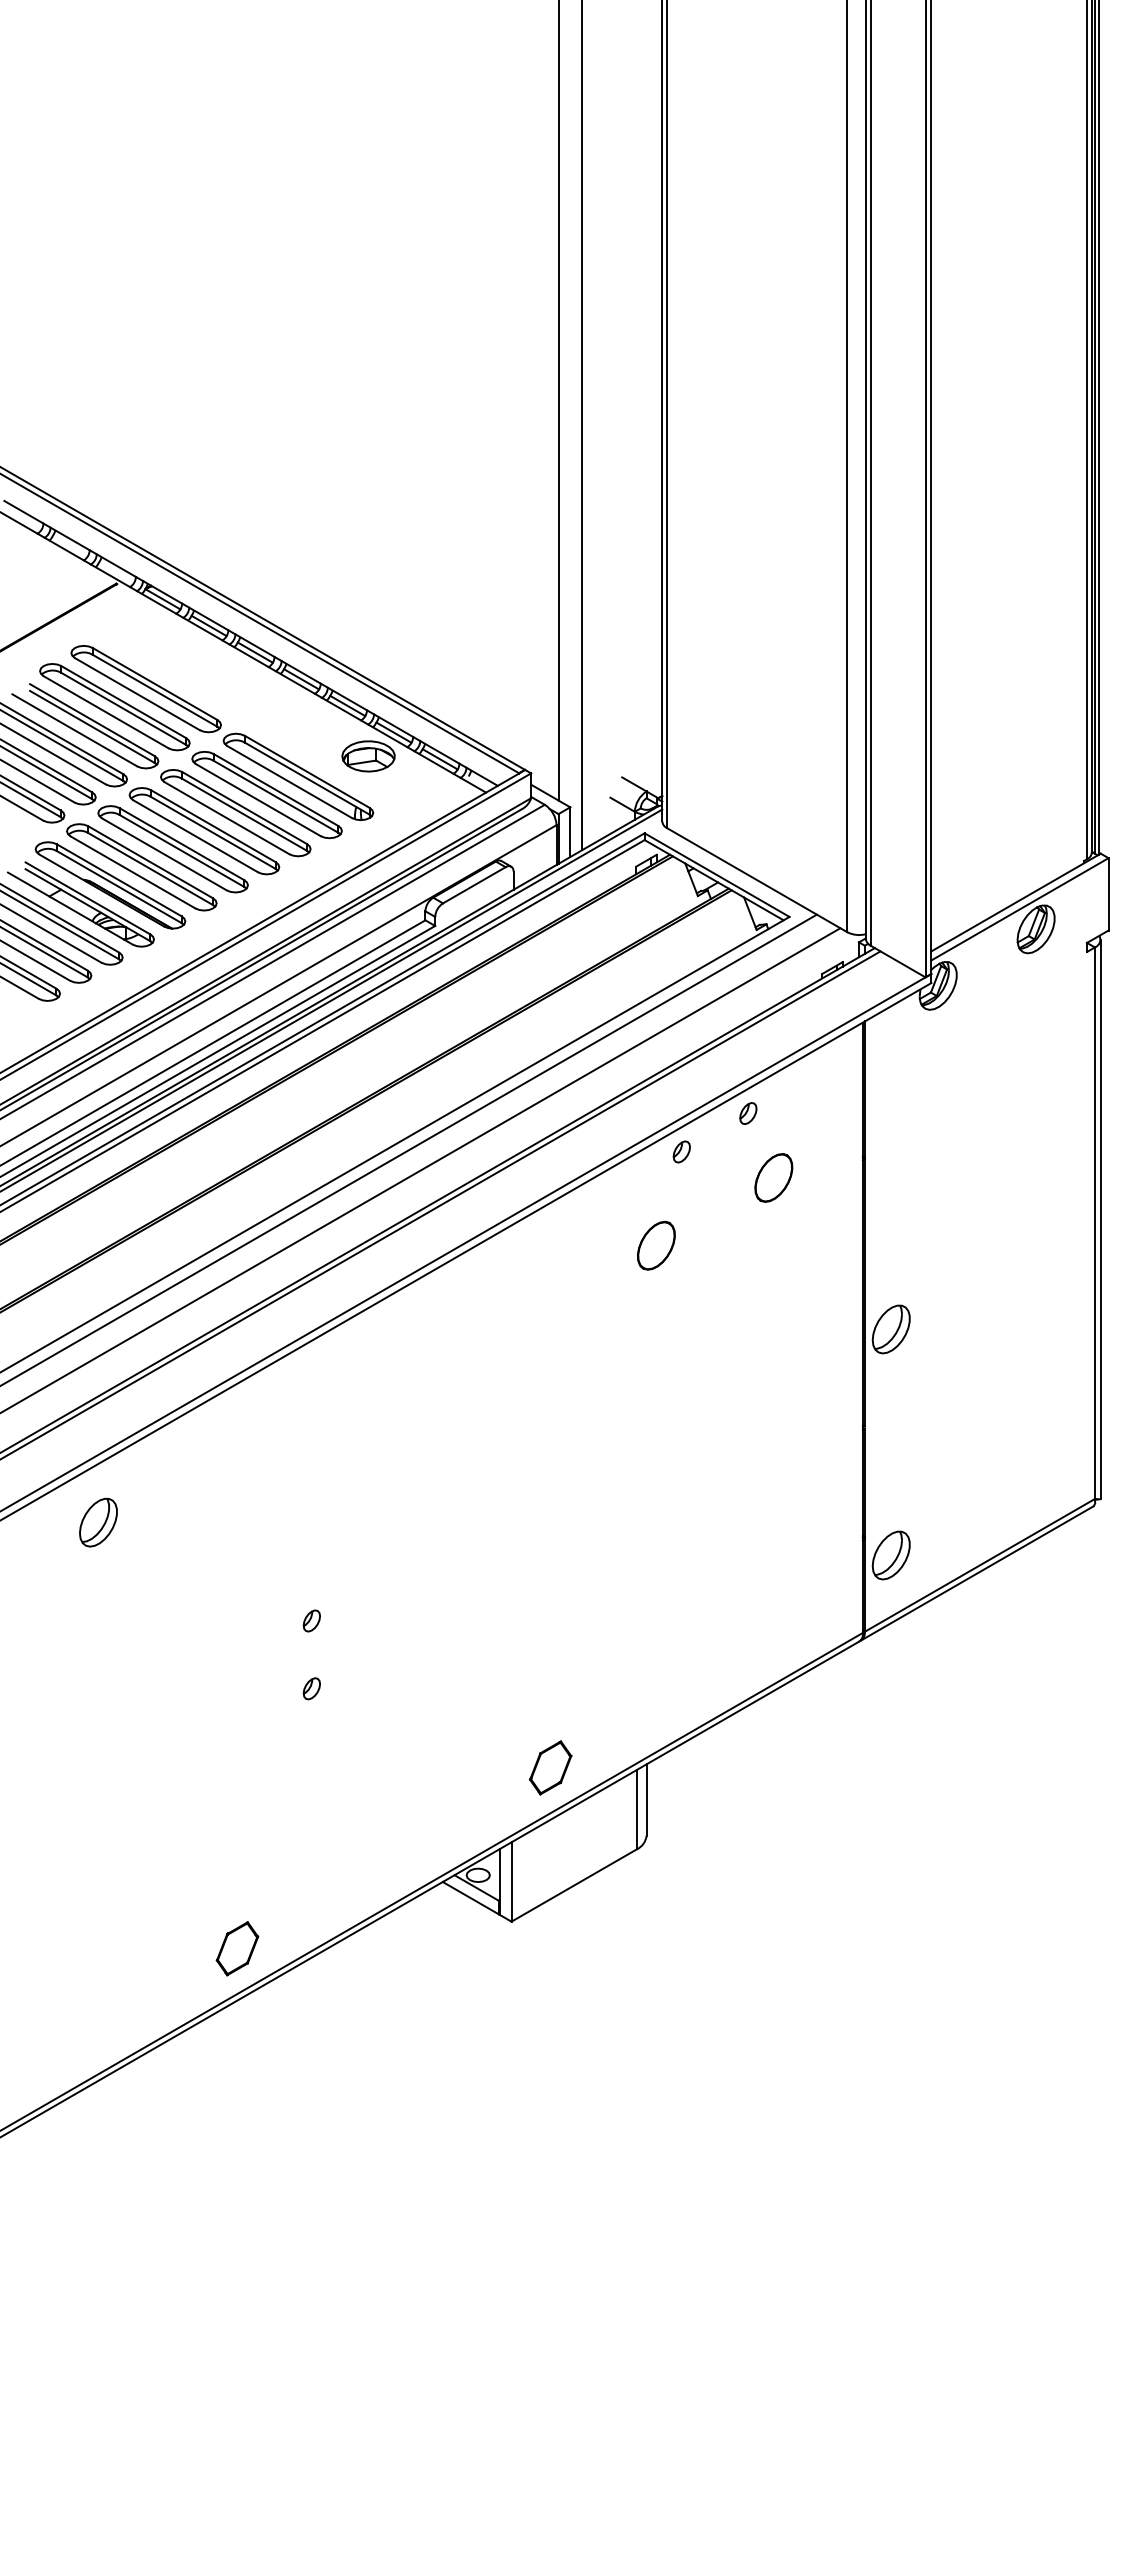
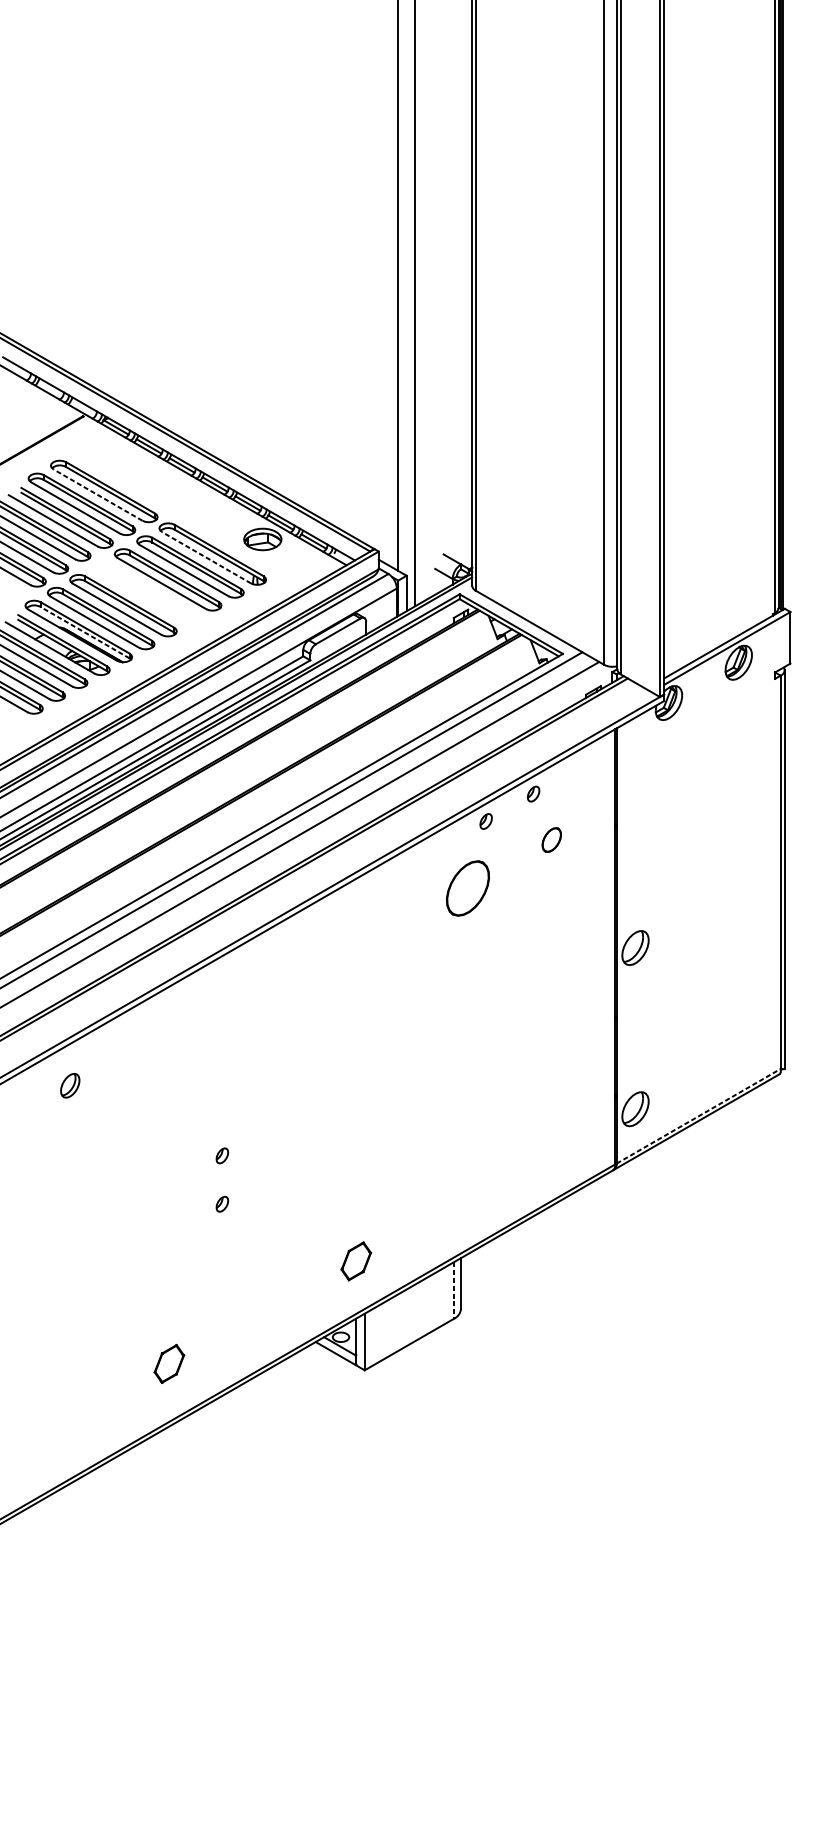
line: (136, 693) -> (97, 494), solid -> dashed
line: (289, 781) -> (206, 557), solid -> dashed
part: (204, 831) -> (145, 593), removed
line: (118, 886) -> (84, 632), solid -> dashed
part: (773, 1177) -> (551, 839), size x0.7
part: (656, 1245) -> (468, 888), size x1.6
part: (98, 1522) -> (70, 1085), size x0.7
line: (979, 1565) -> (698, 1116), solid -> dashed
part: (550, 1767) -> (356, 1261), moved
line: (636, 1809) -> (453, 1290), solid -> dashed
part: (237, 1948) -> (169, 1363), moved

